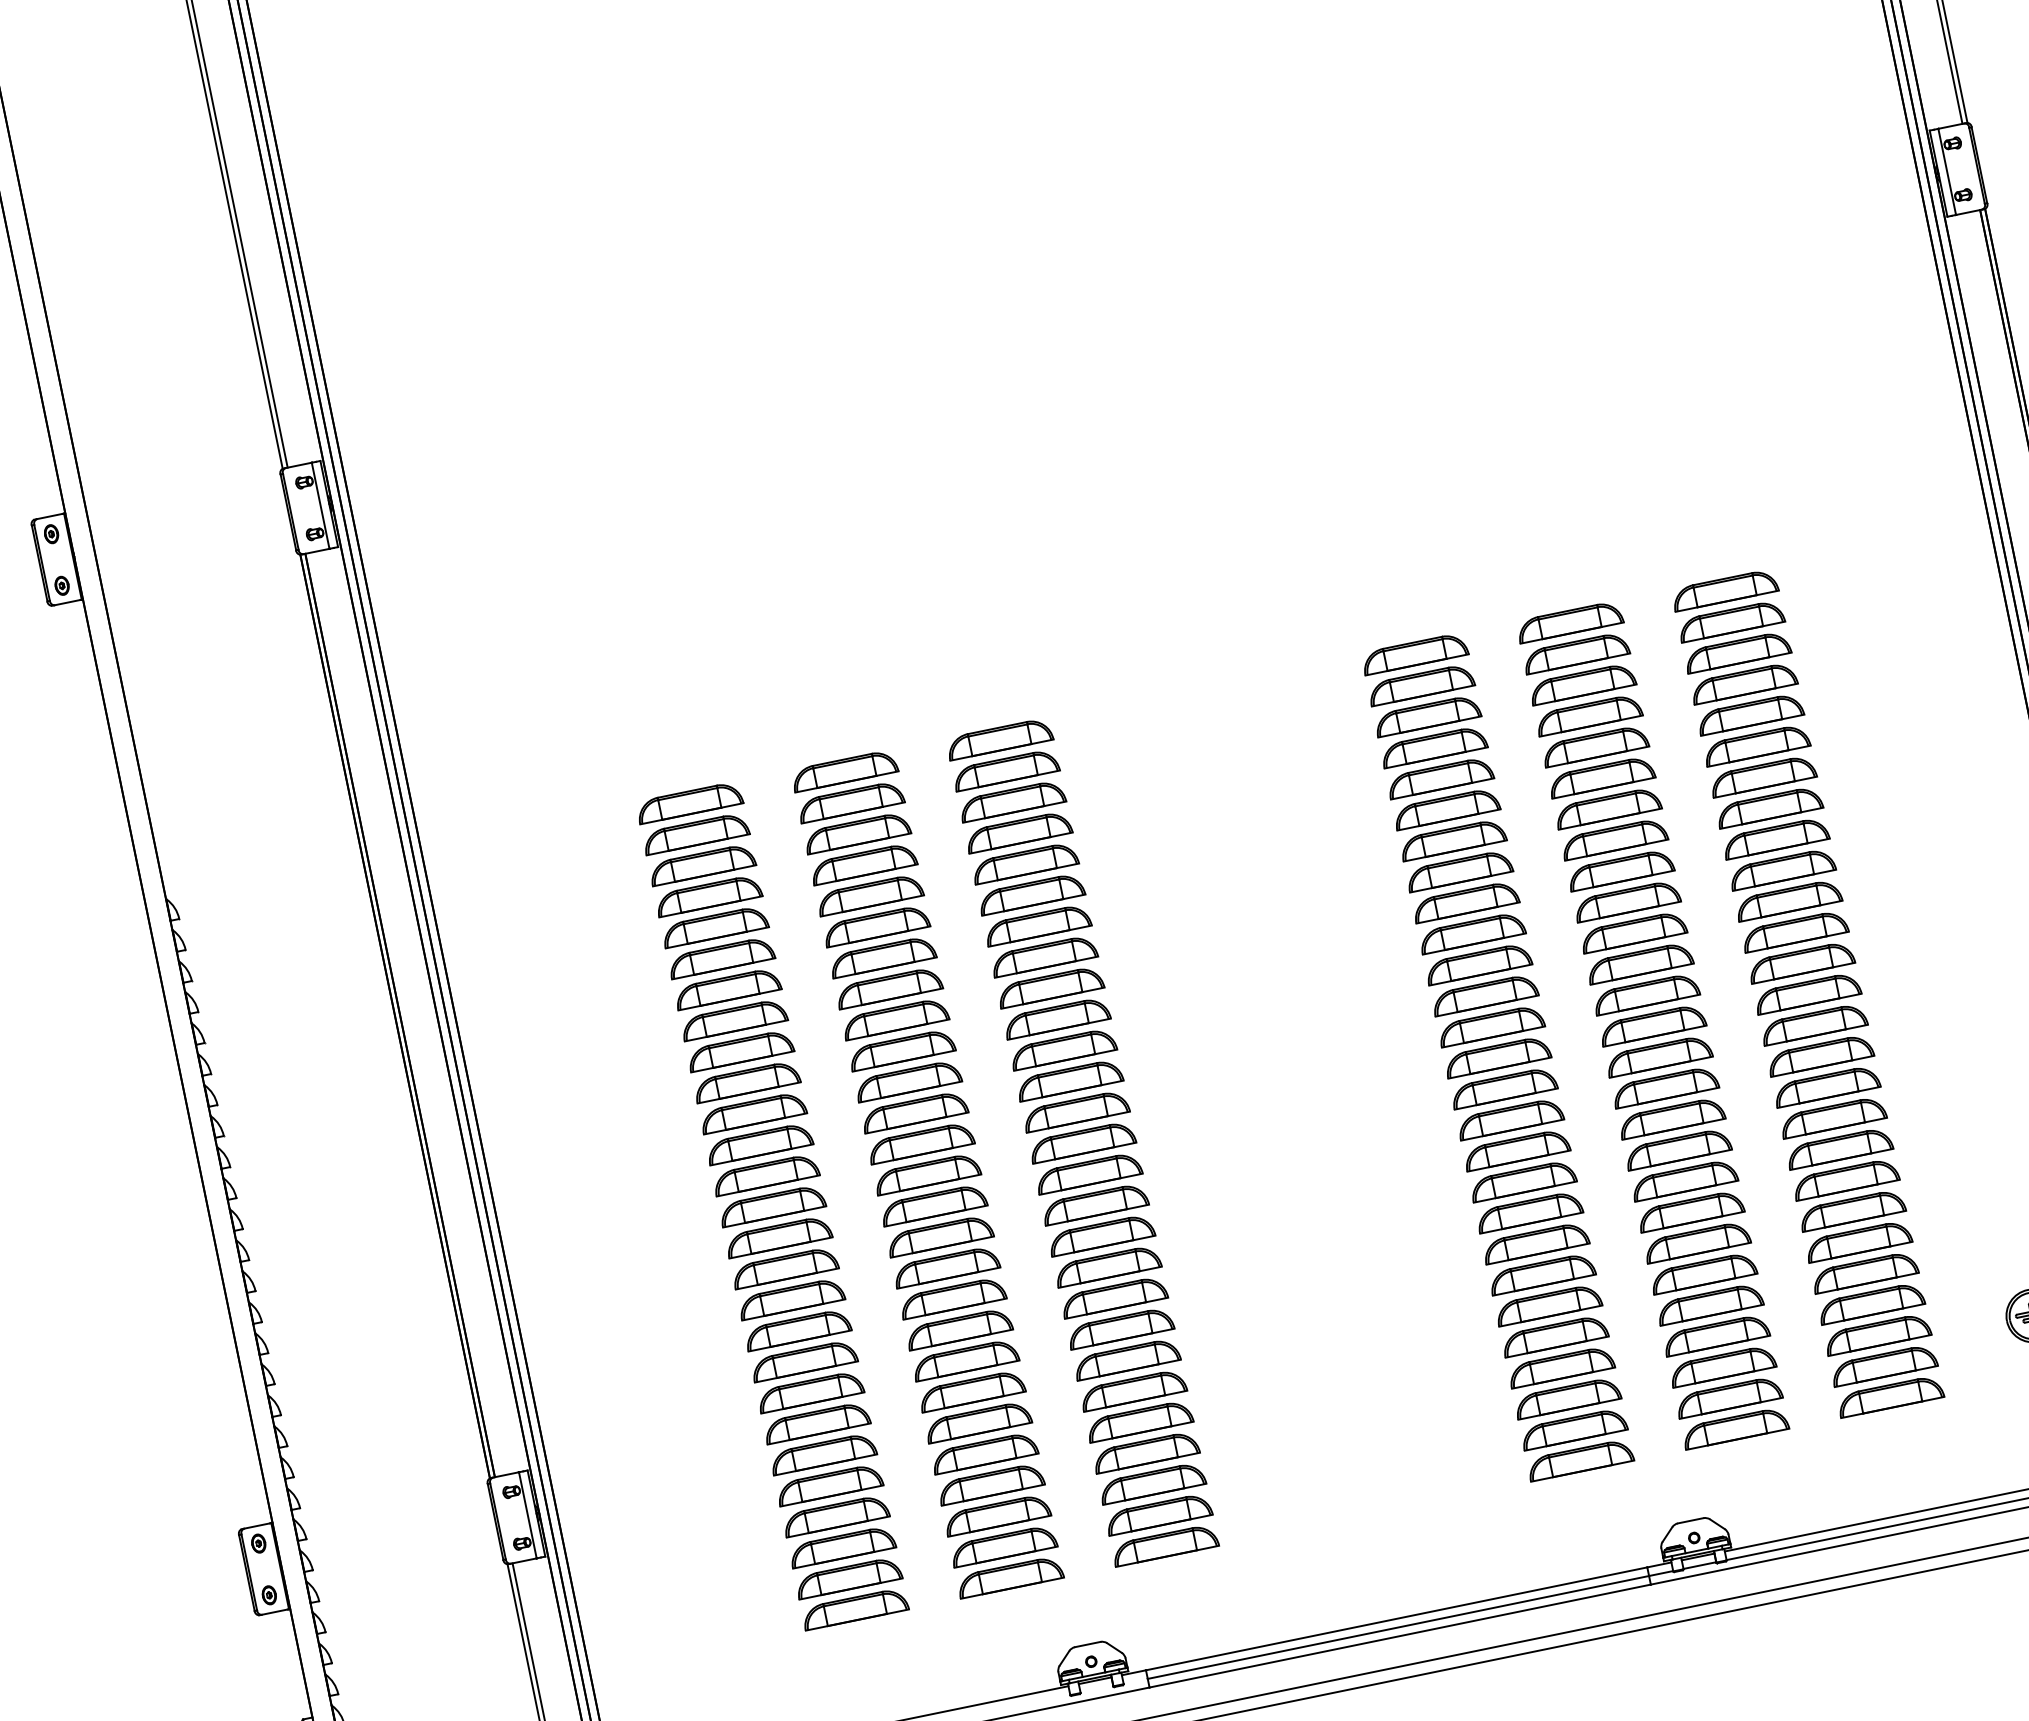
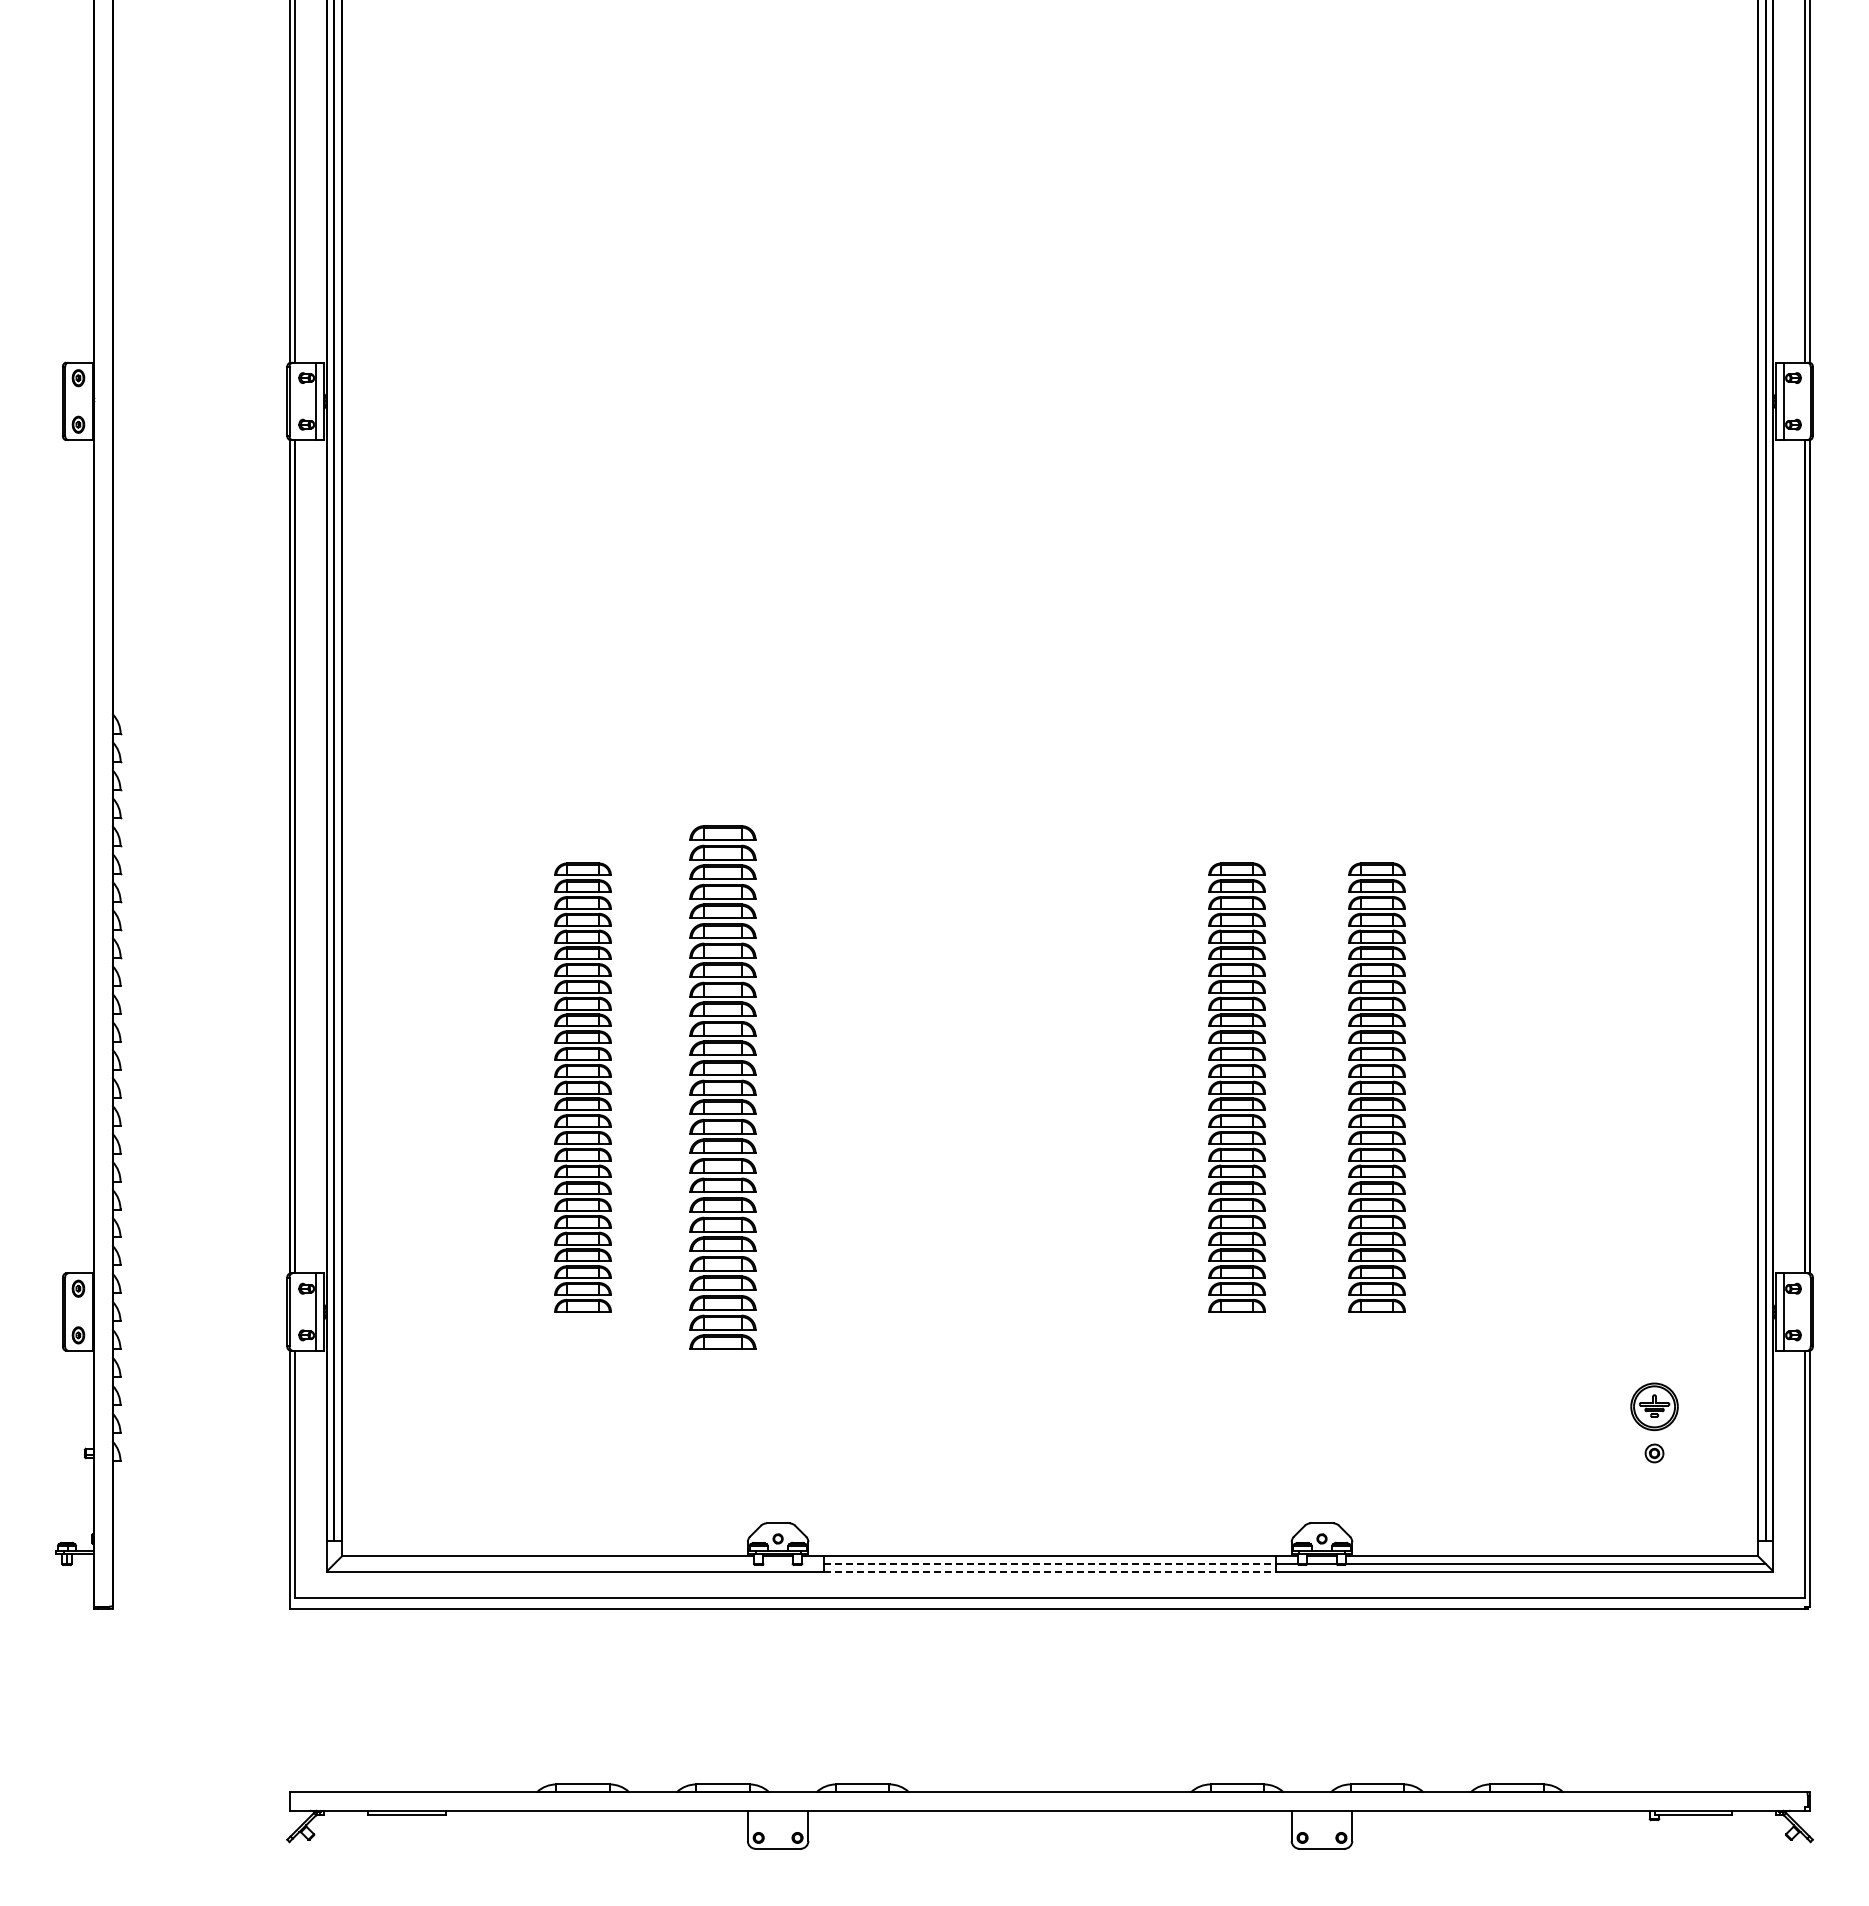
part: (1807, 993) -> (1516, 1087), removed
part: (1651, 1025) -> (1376, 1087), size x0.6
part: (1496, 1057) -> (1236, 1087), size x0.6
part: (1082, 1142) -> (862, 1087), removed
part: (926, 1173) -> (722, 1087), size x0.7
part: (771, 1205) -> (582, 1087), size x0.6
line: (1398, 1627) -> (1050, 1563), solid -> dashed
line: (1400, 1635) -> (1050, 1571), solid -> dashed

